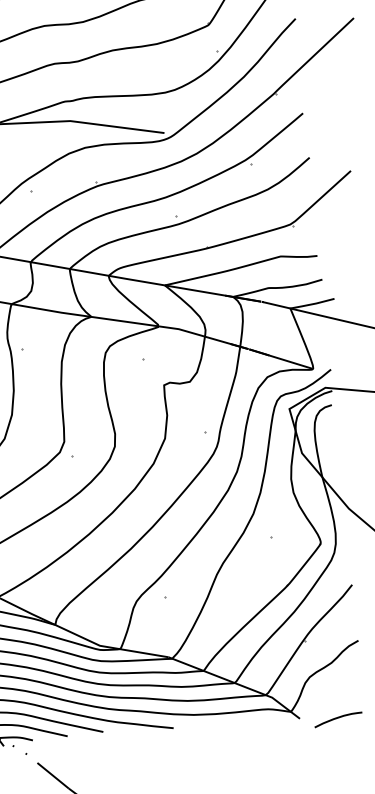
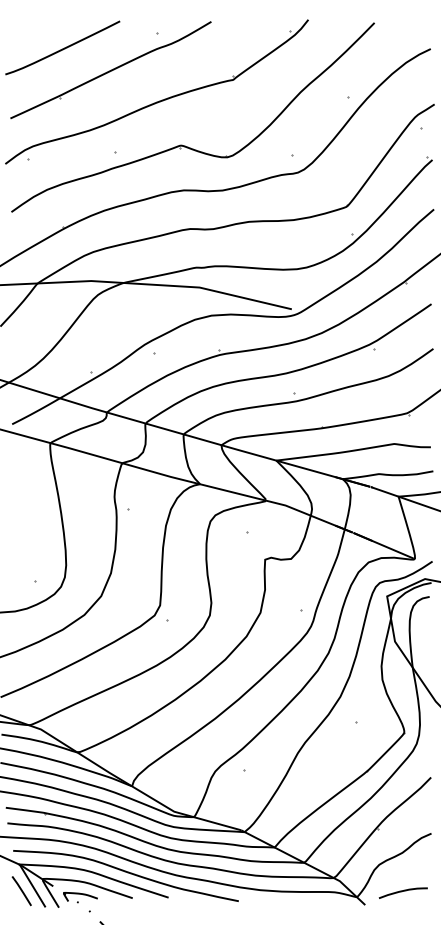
curve: (337, 718) -> (402, 891), moved

